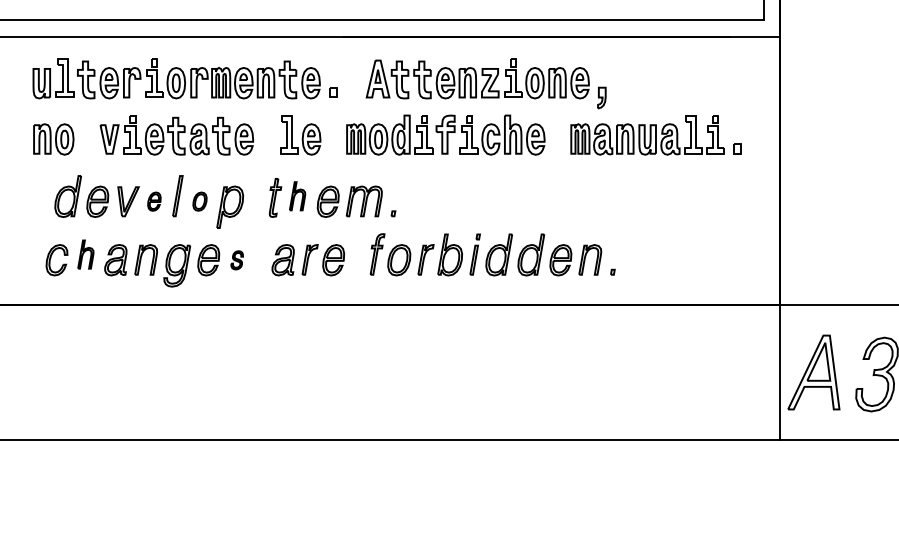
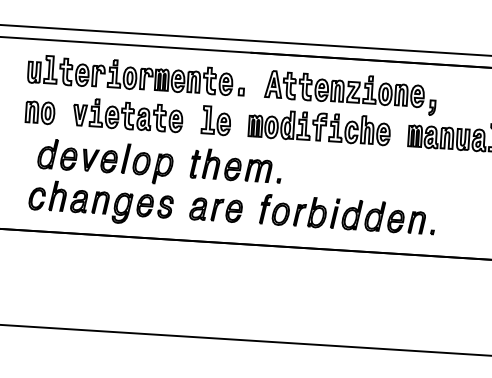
part: (297, 196) -> (211, 164), size x1.43
part: (154, 201) -> (109, 161), size x1.67
part: (199, 201) -> (141, 163), size x1.67
part: (85, 254) -> (57, 196), size x1.43
part: (236, 260) -> (164, 207), size x1.67

